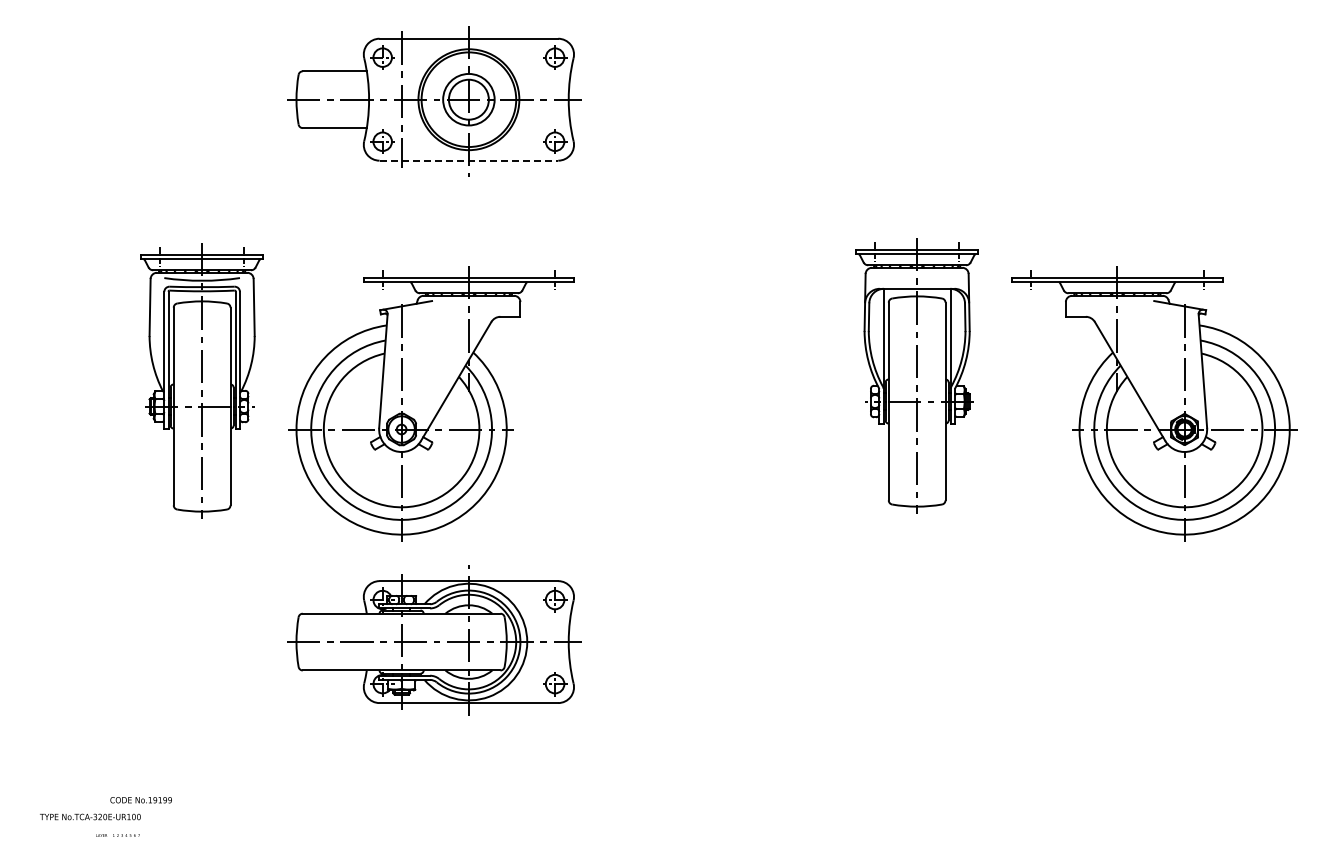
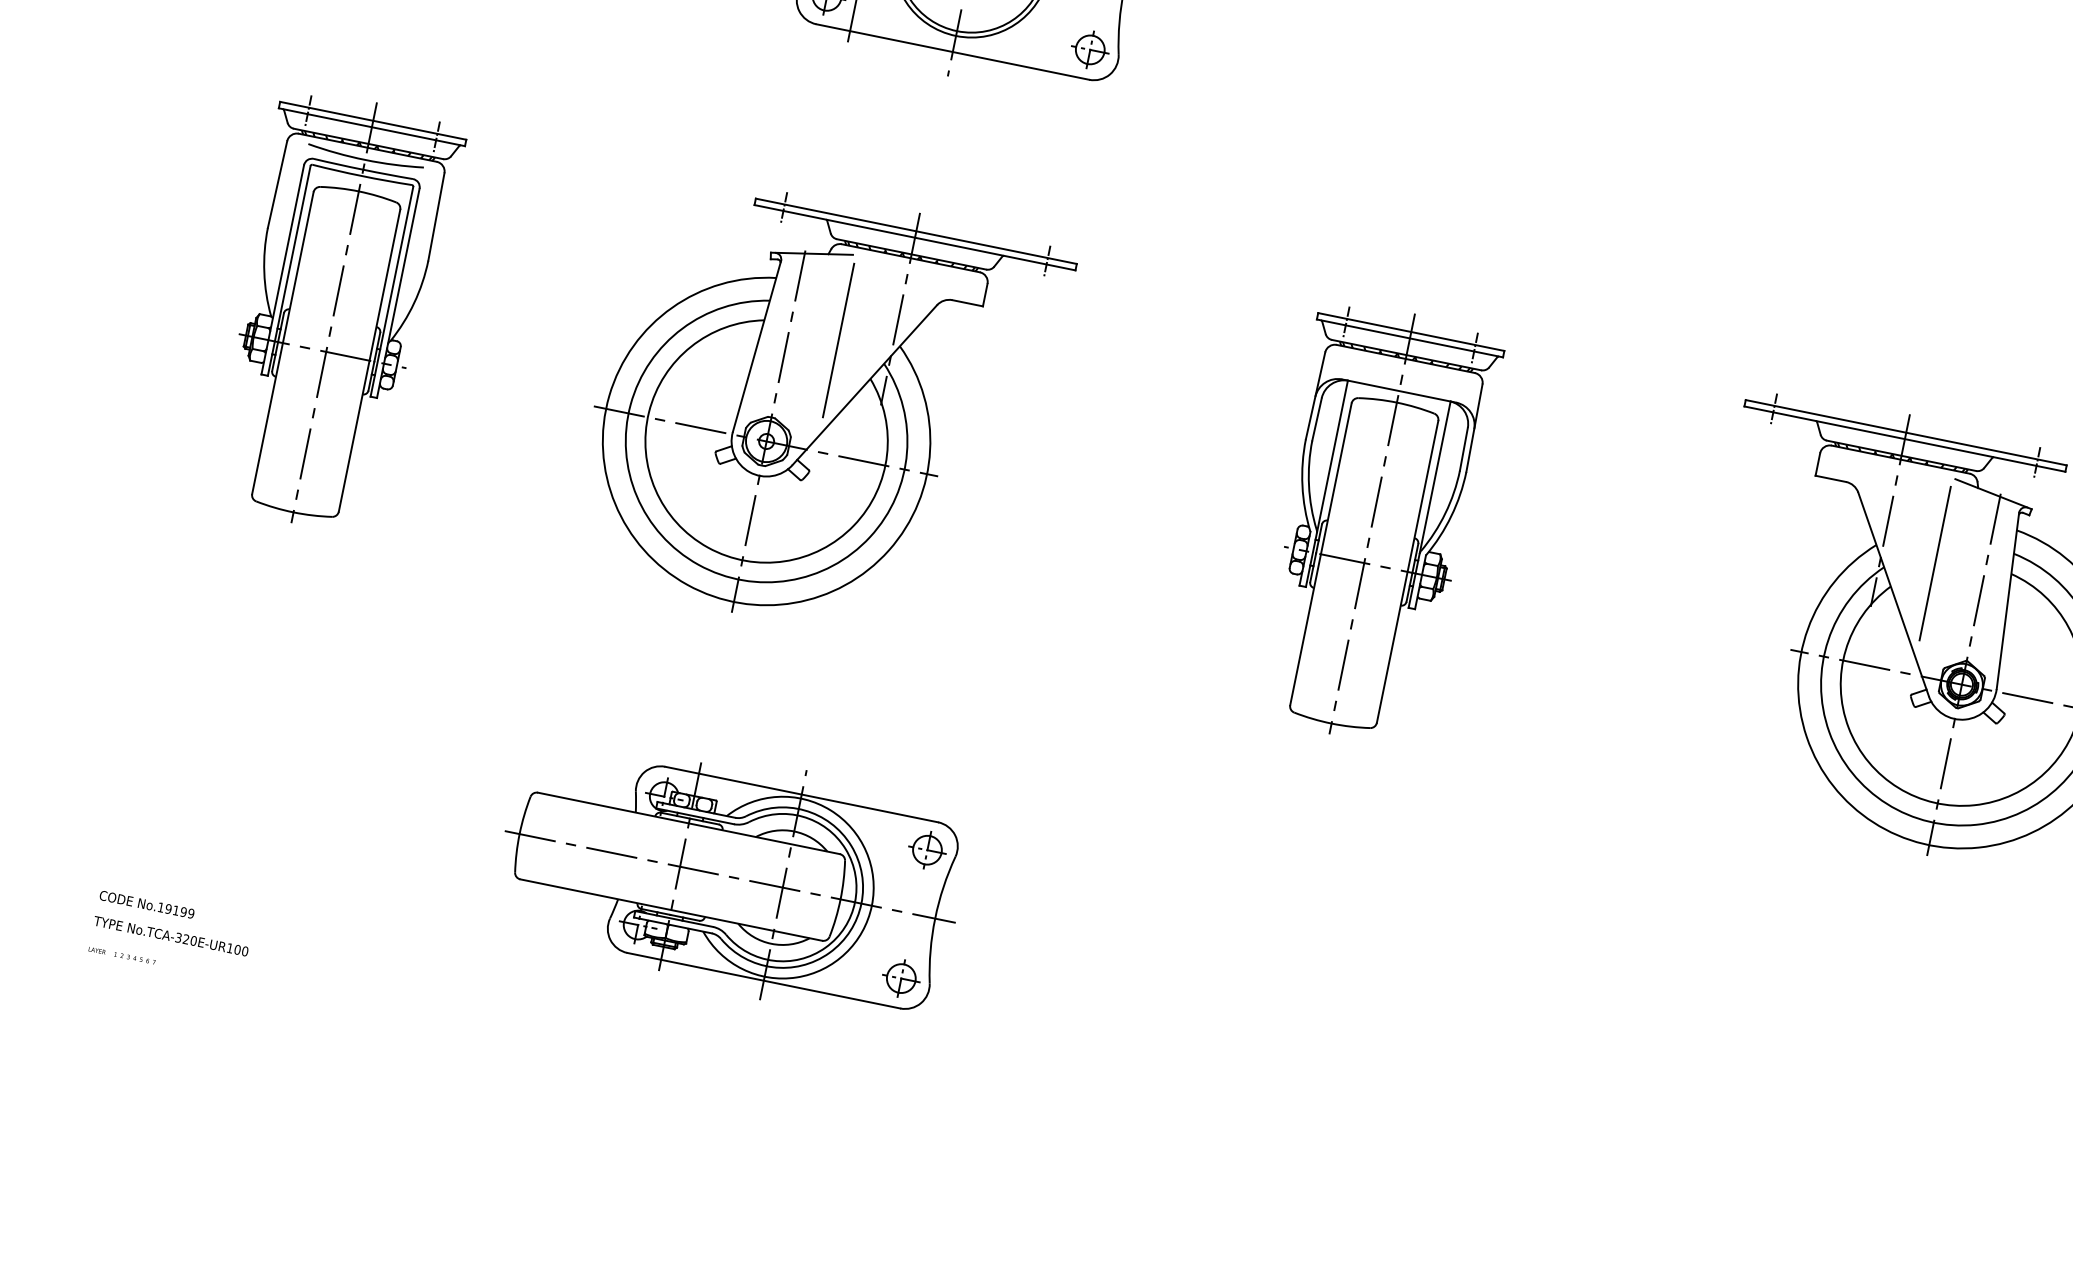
line: (469, 160) -> (953, 51), dashed -> solid
line: (433, 356) -> (837, 339), added
line: (1152, 356) -> (1935, 563), added
part: (916, 375) -> (1371, 523), moved
part: (201, 380) -> (333, 311), moved
part: (434, 640) -> (730, 874), moved
text: (140, 800) -> (145, 904), moved
text: (117, 835) -> (121, 955), moved

